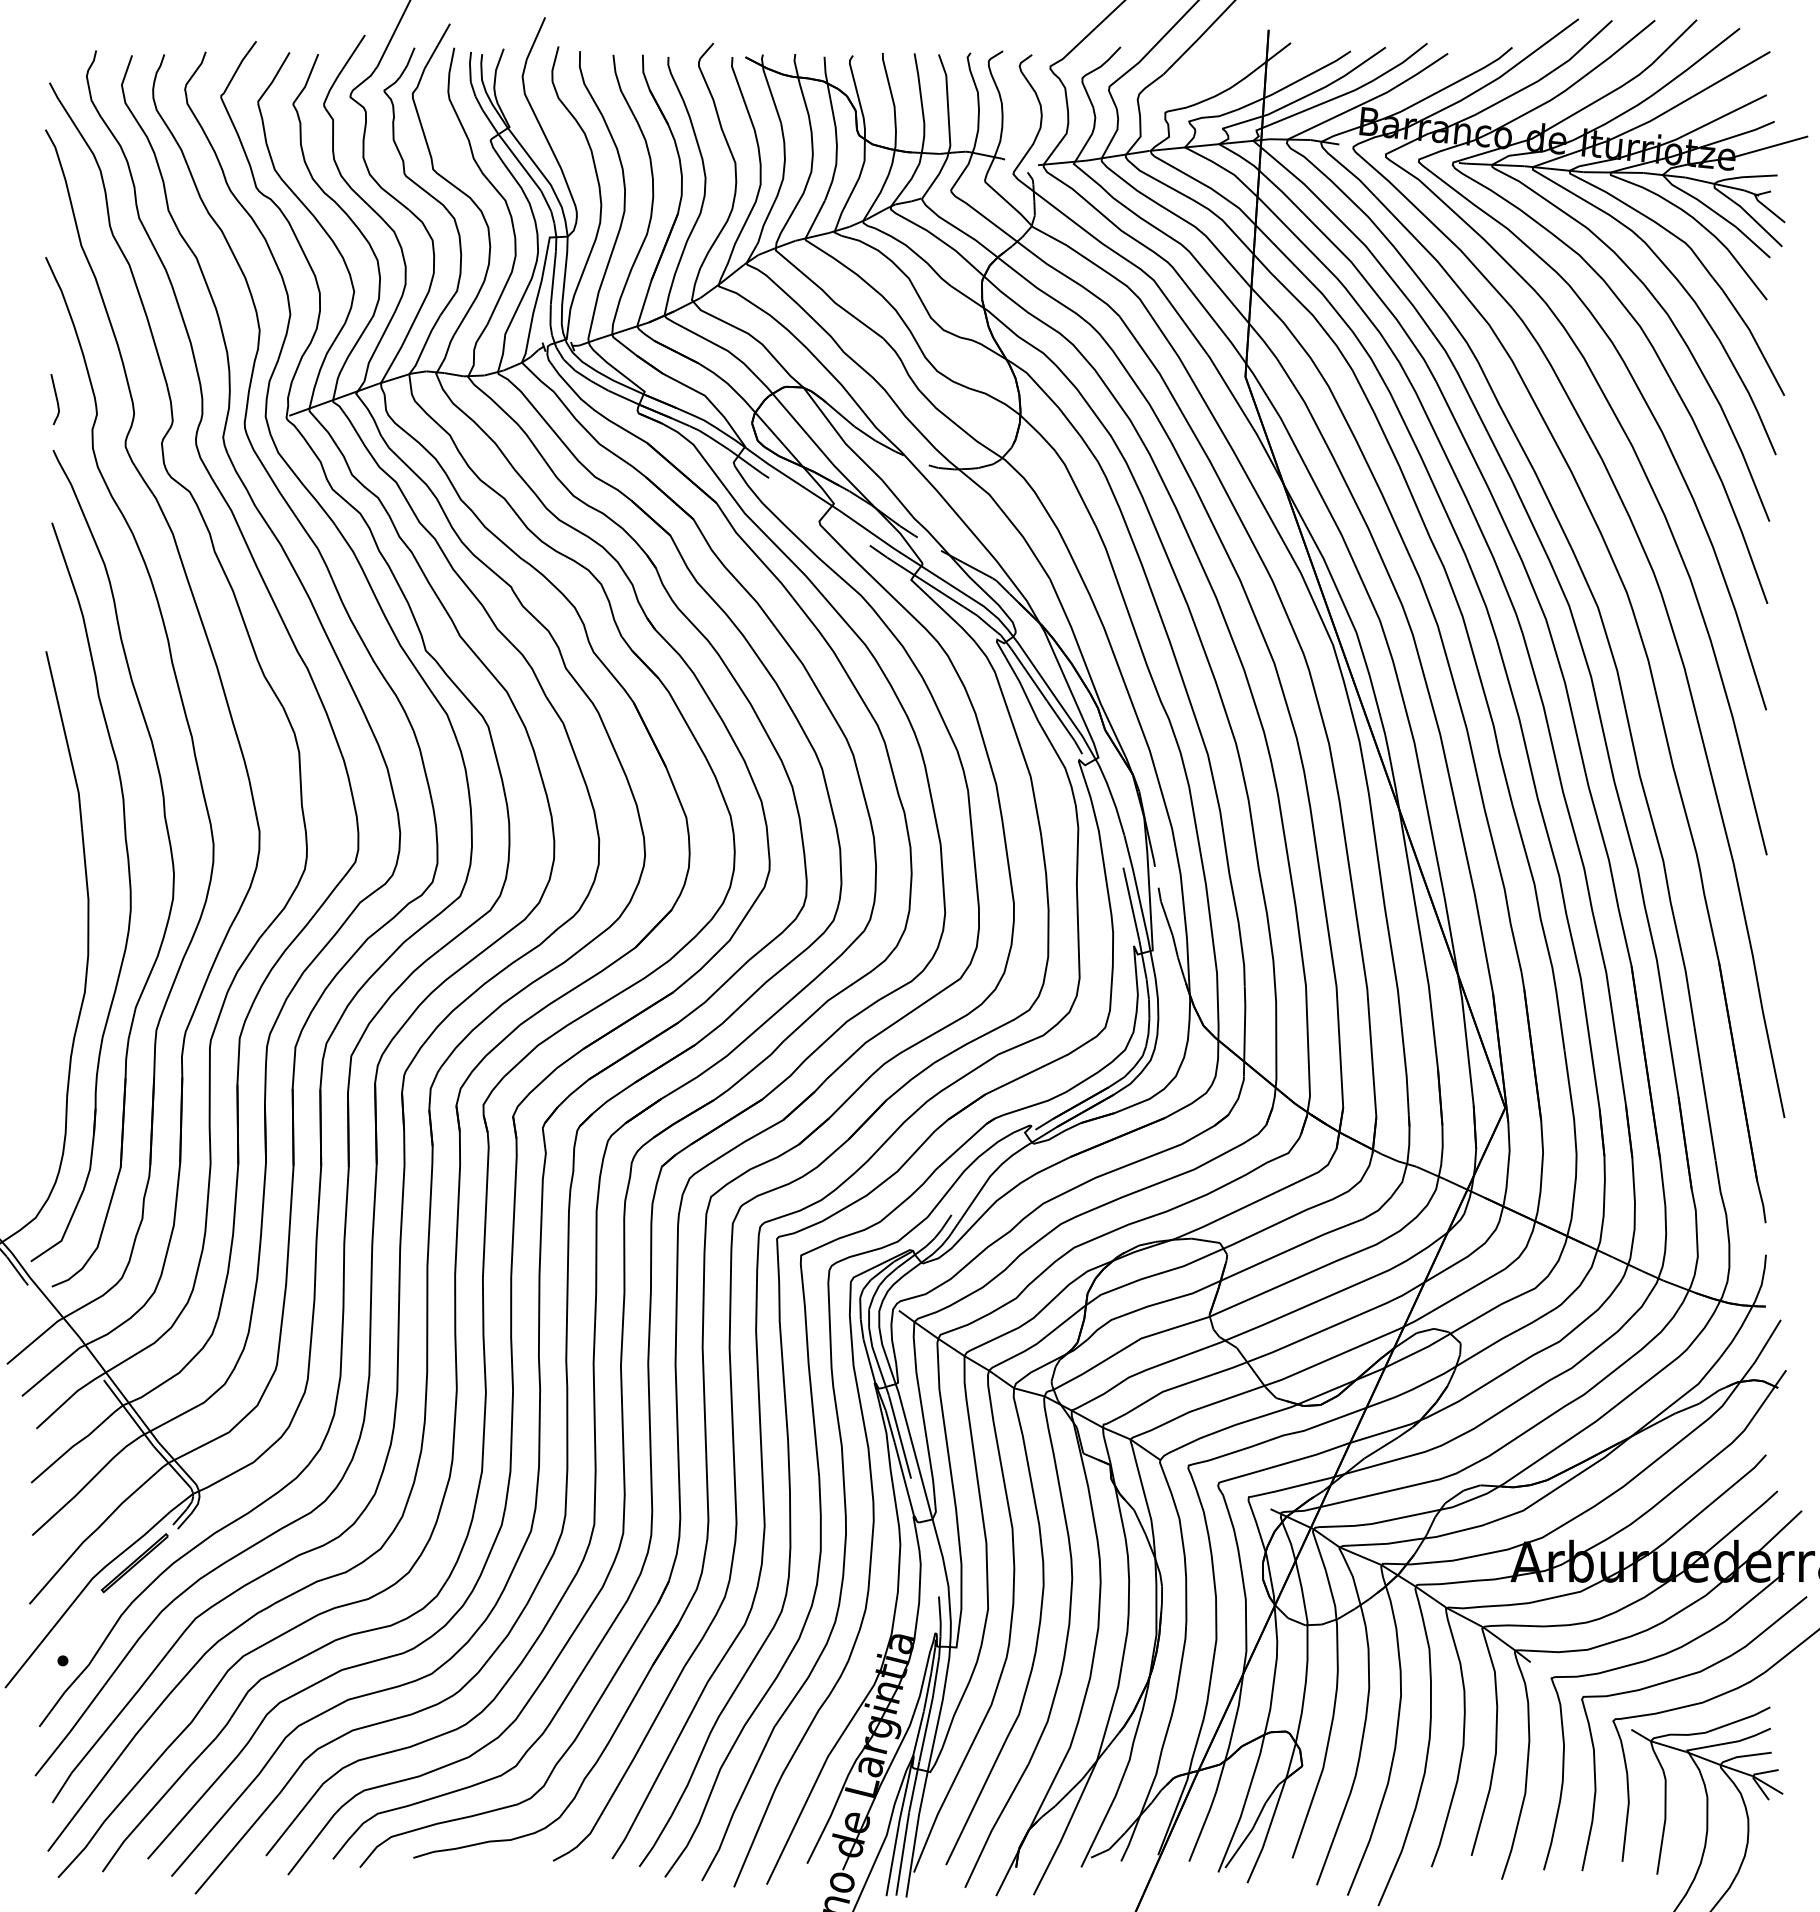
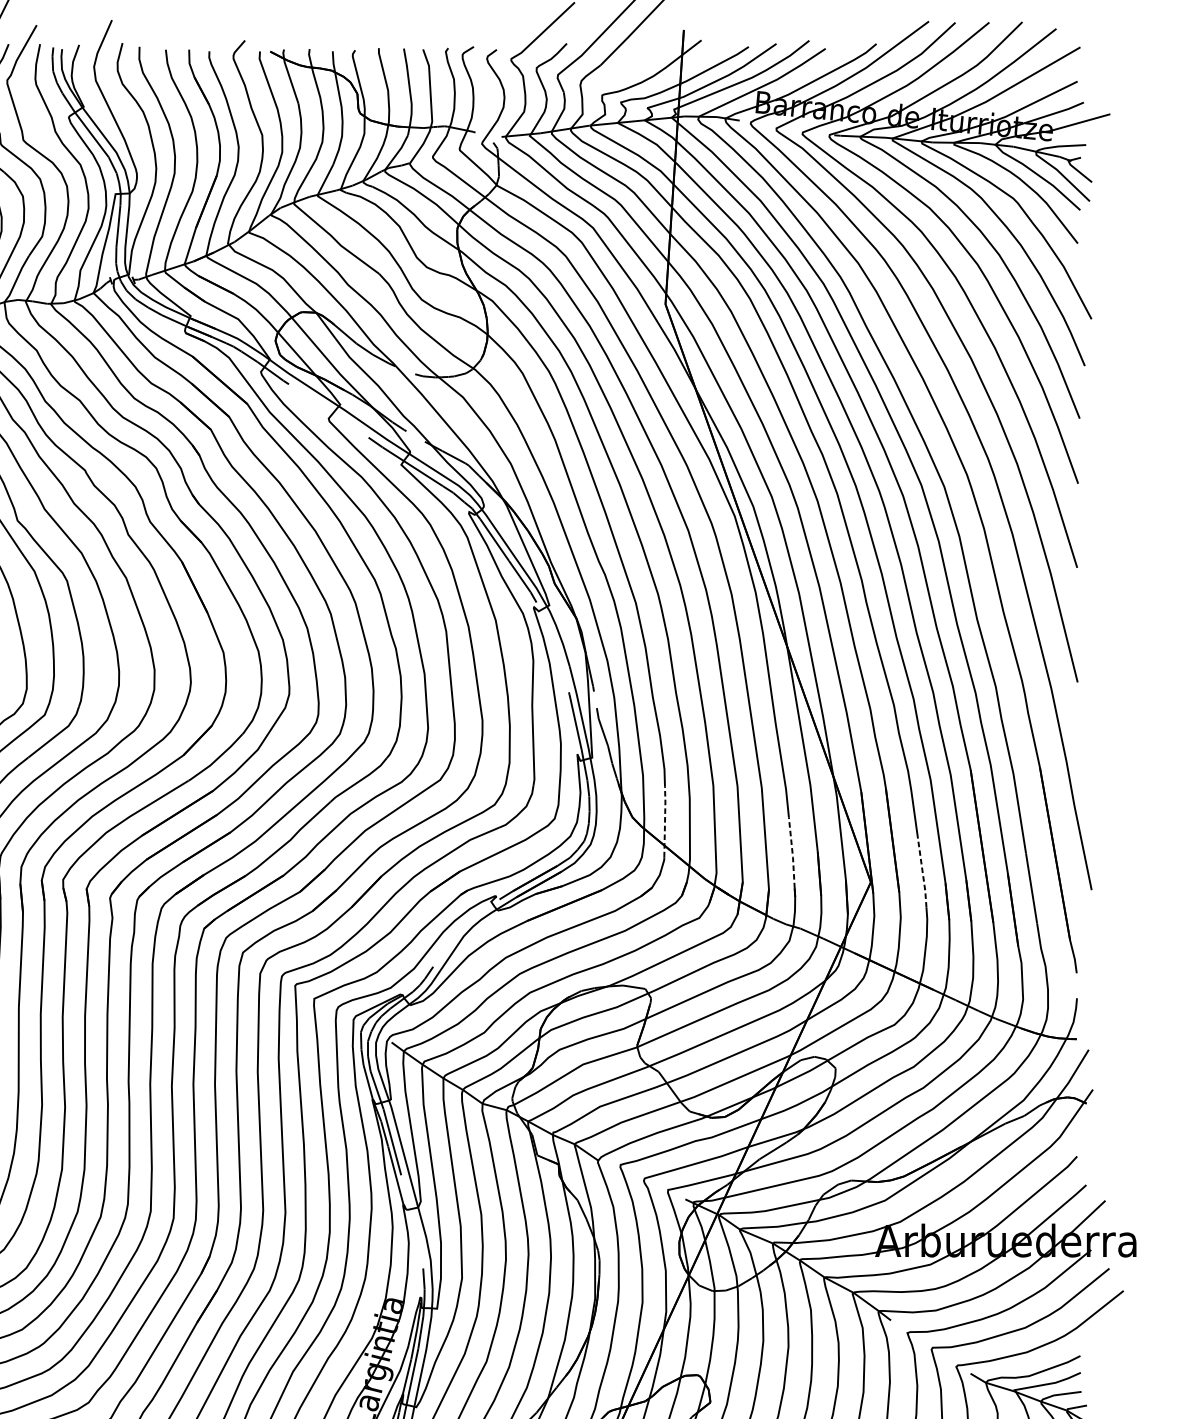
line: (1244, 1031) -> (664, 821), solid -> dashed
line: (1406, 1070) -> (792, 852), solid -> dashed
line: (1570, 1095) -> (922, 872), solid -> dashed

